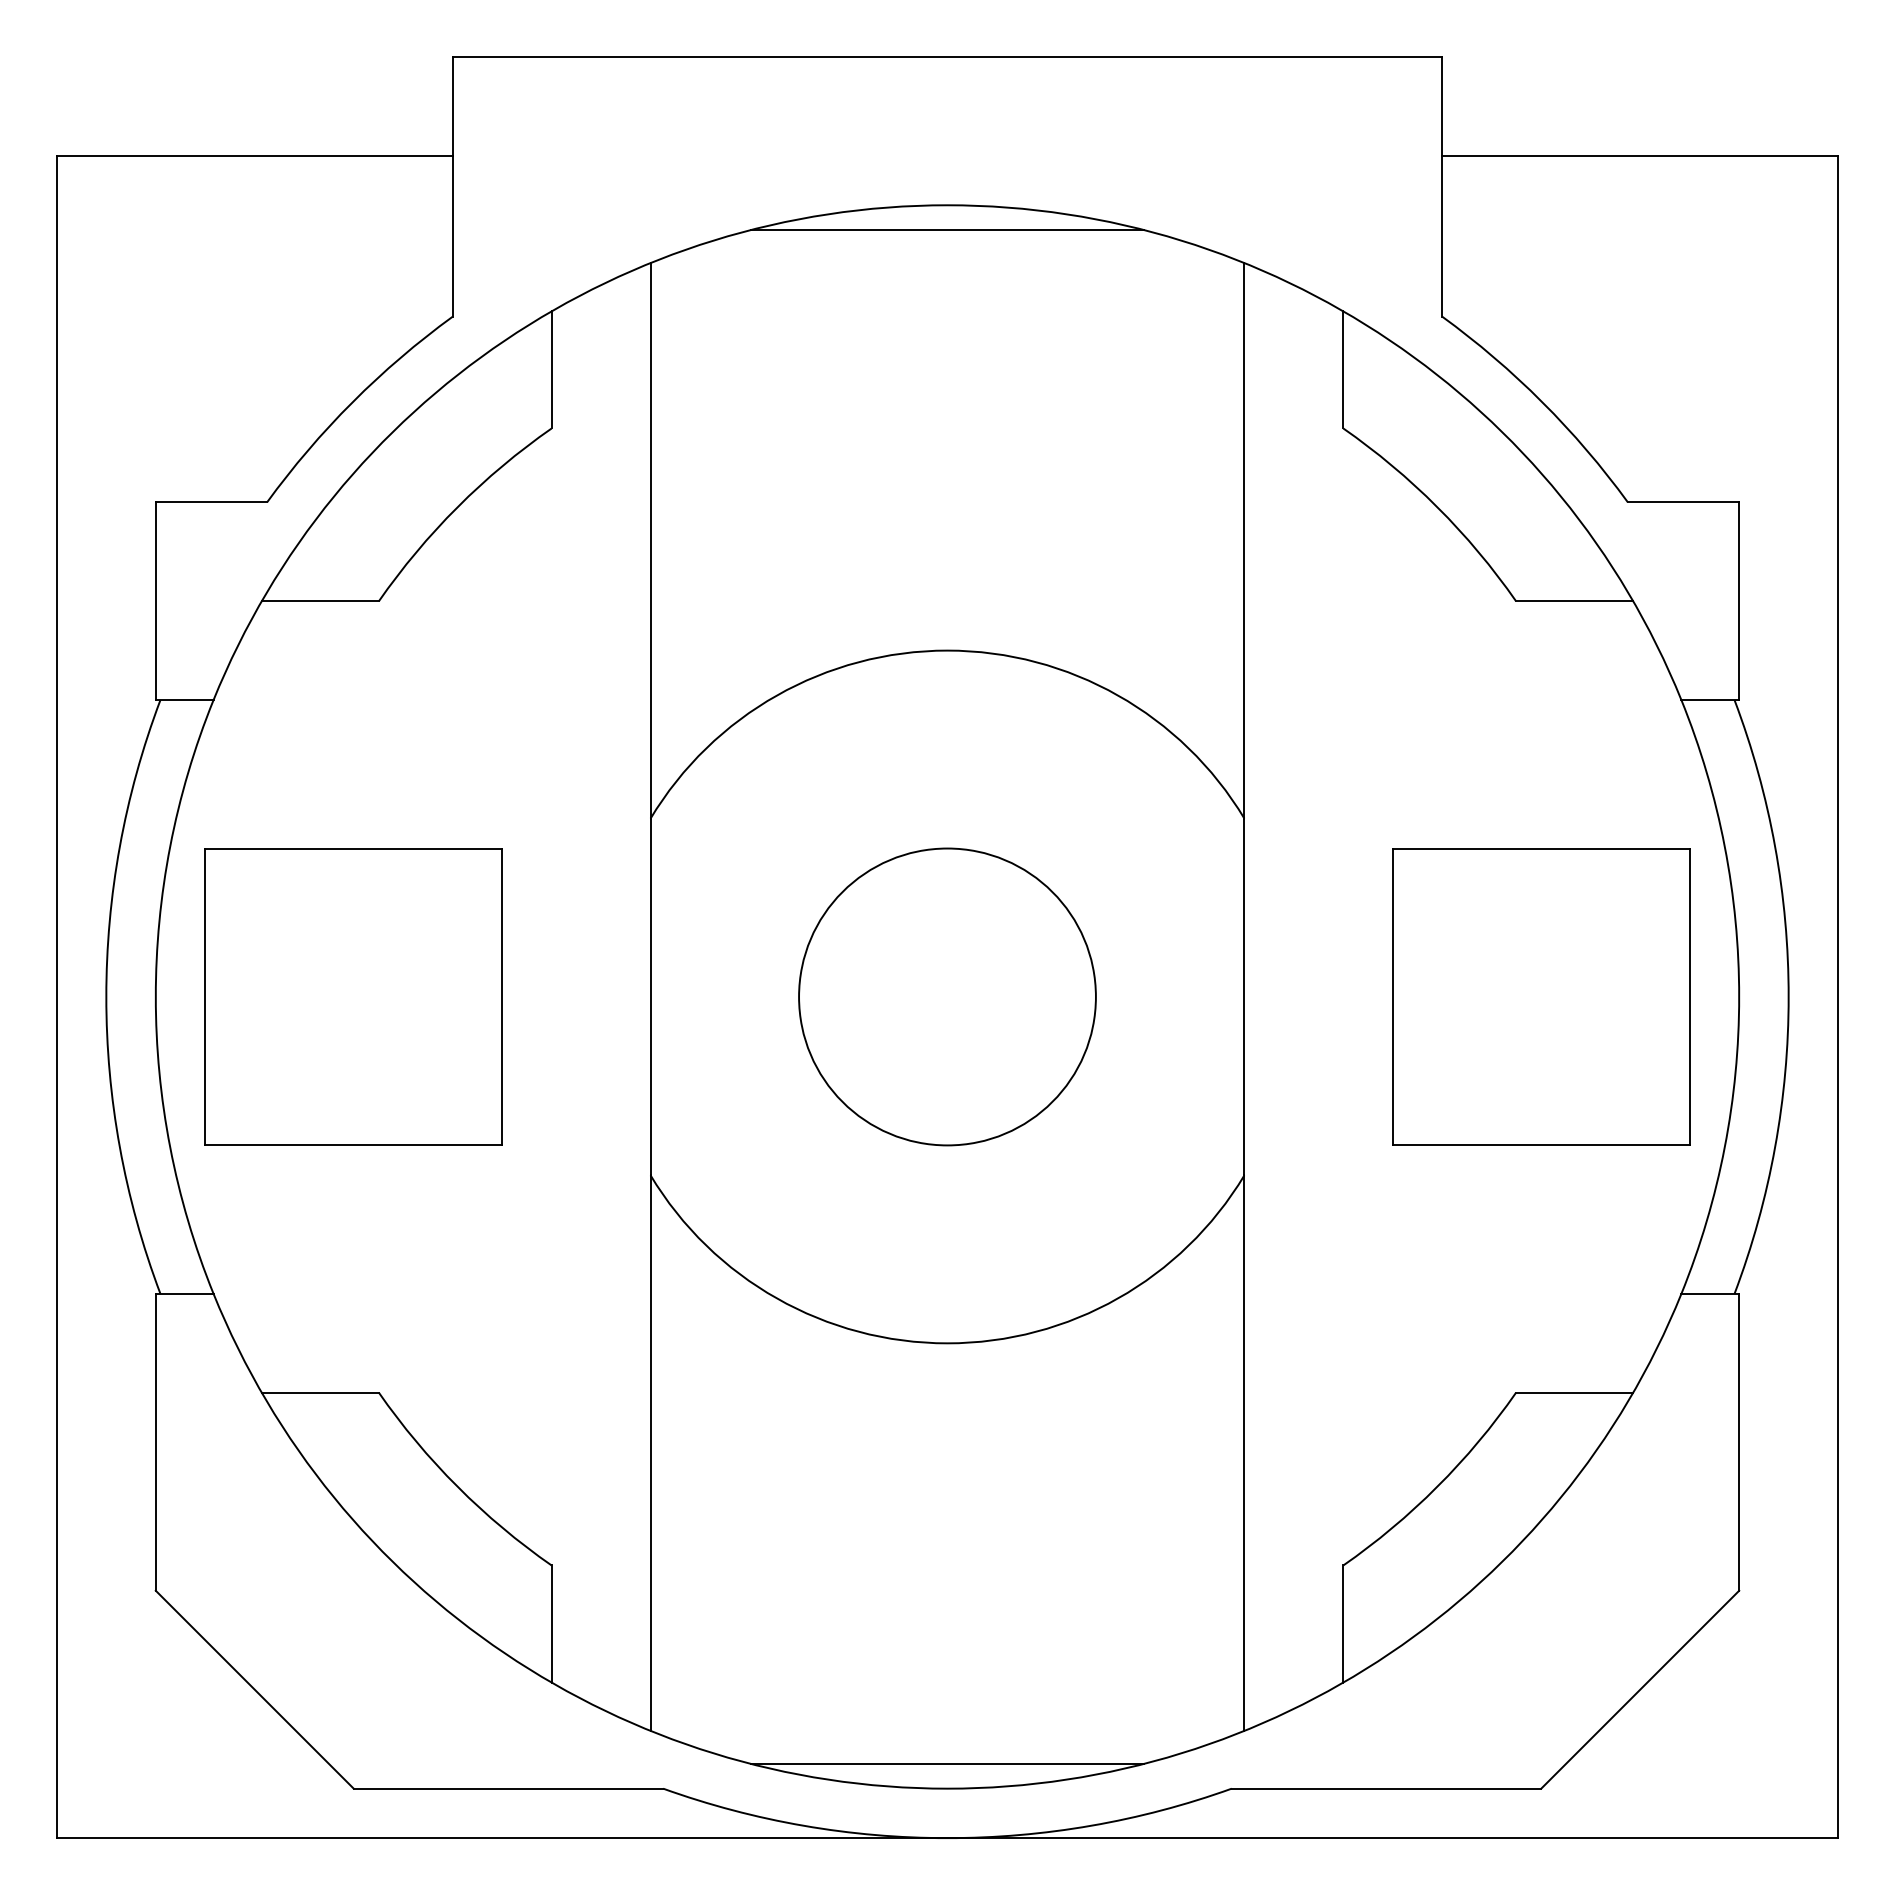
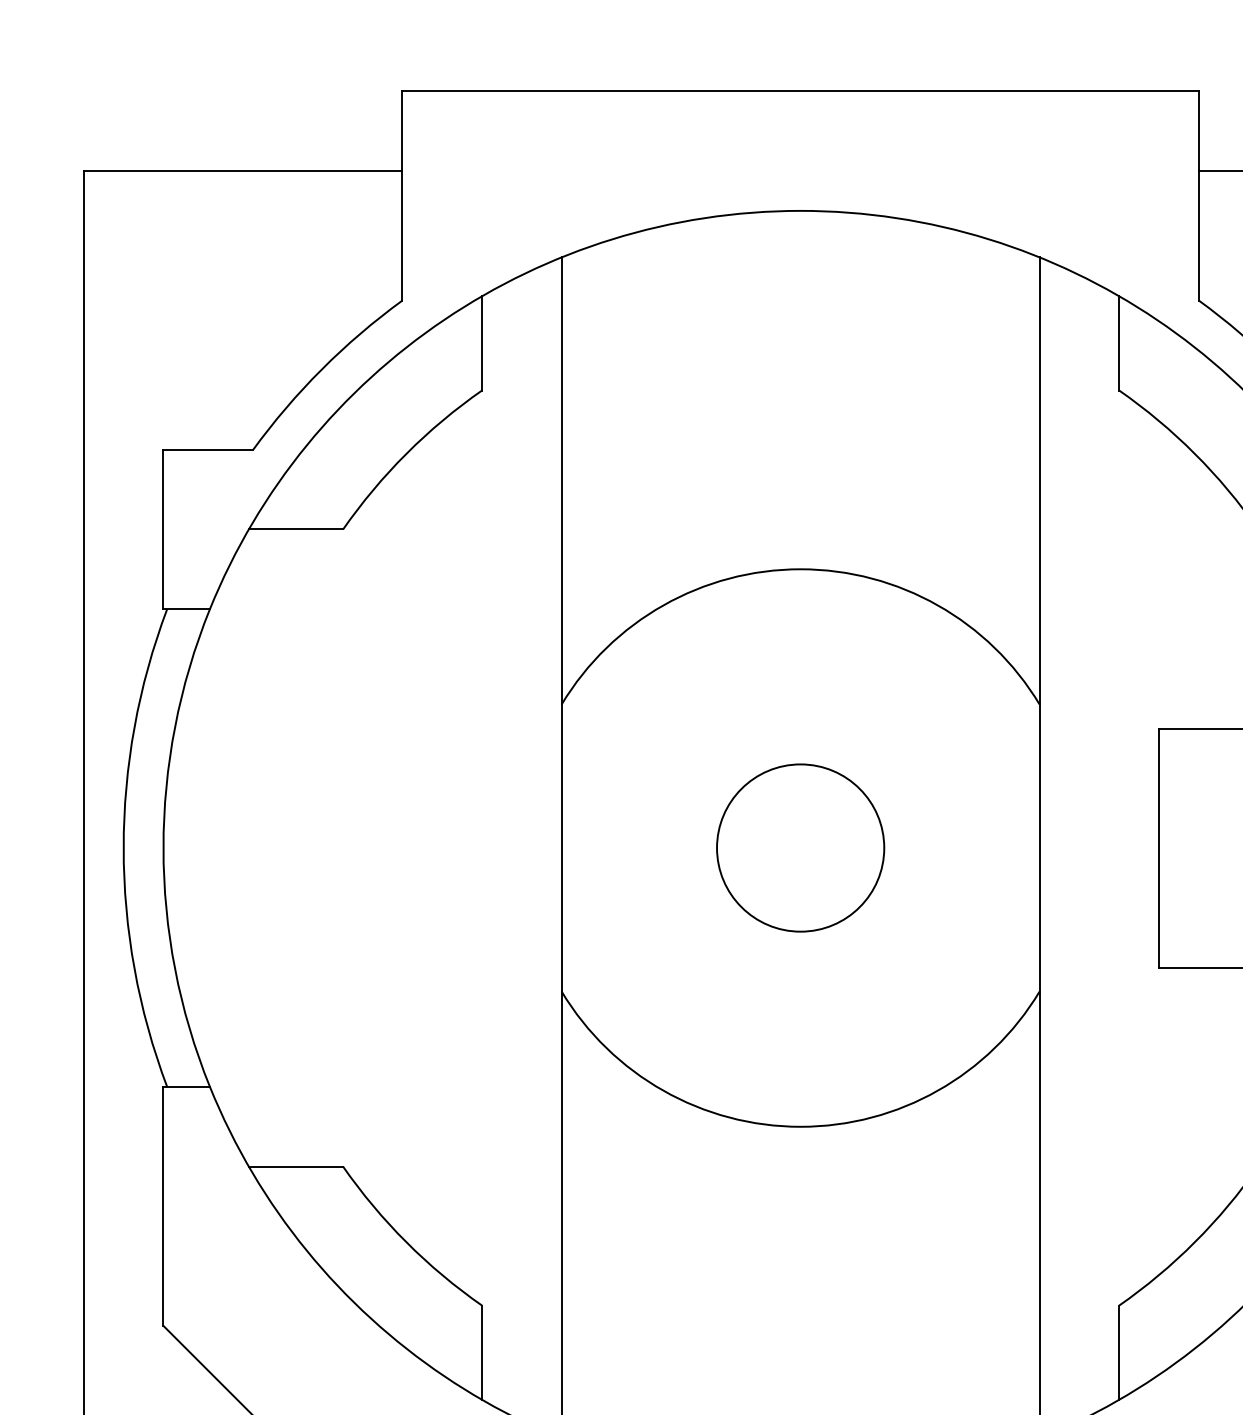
line: (947, 230) -> (800, 231), removed
part: (353, 996) -> (322, 847), removed
circle: (947, 996) -> (800, 847), size x0.7

